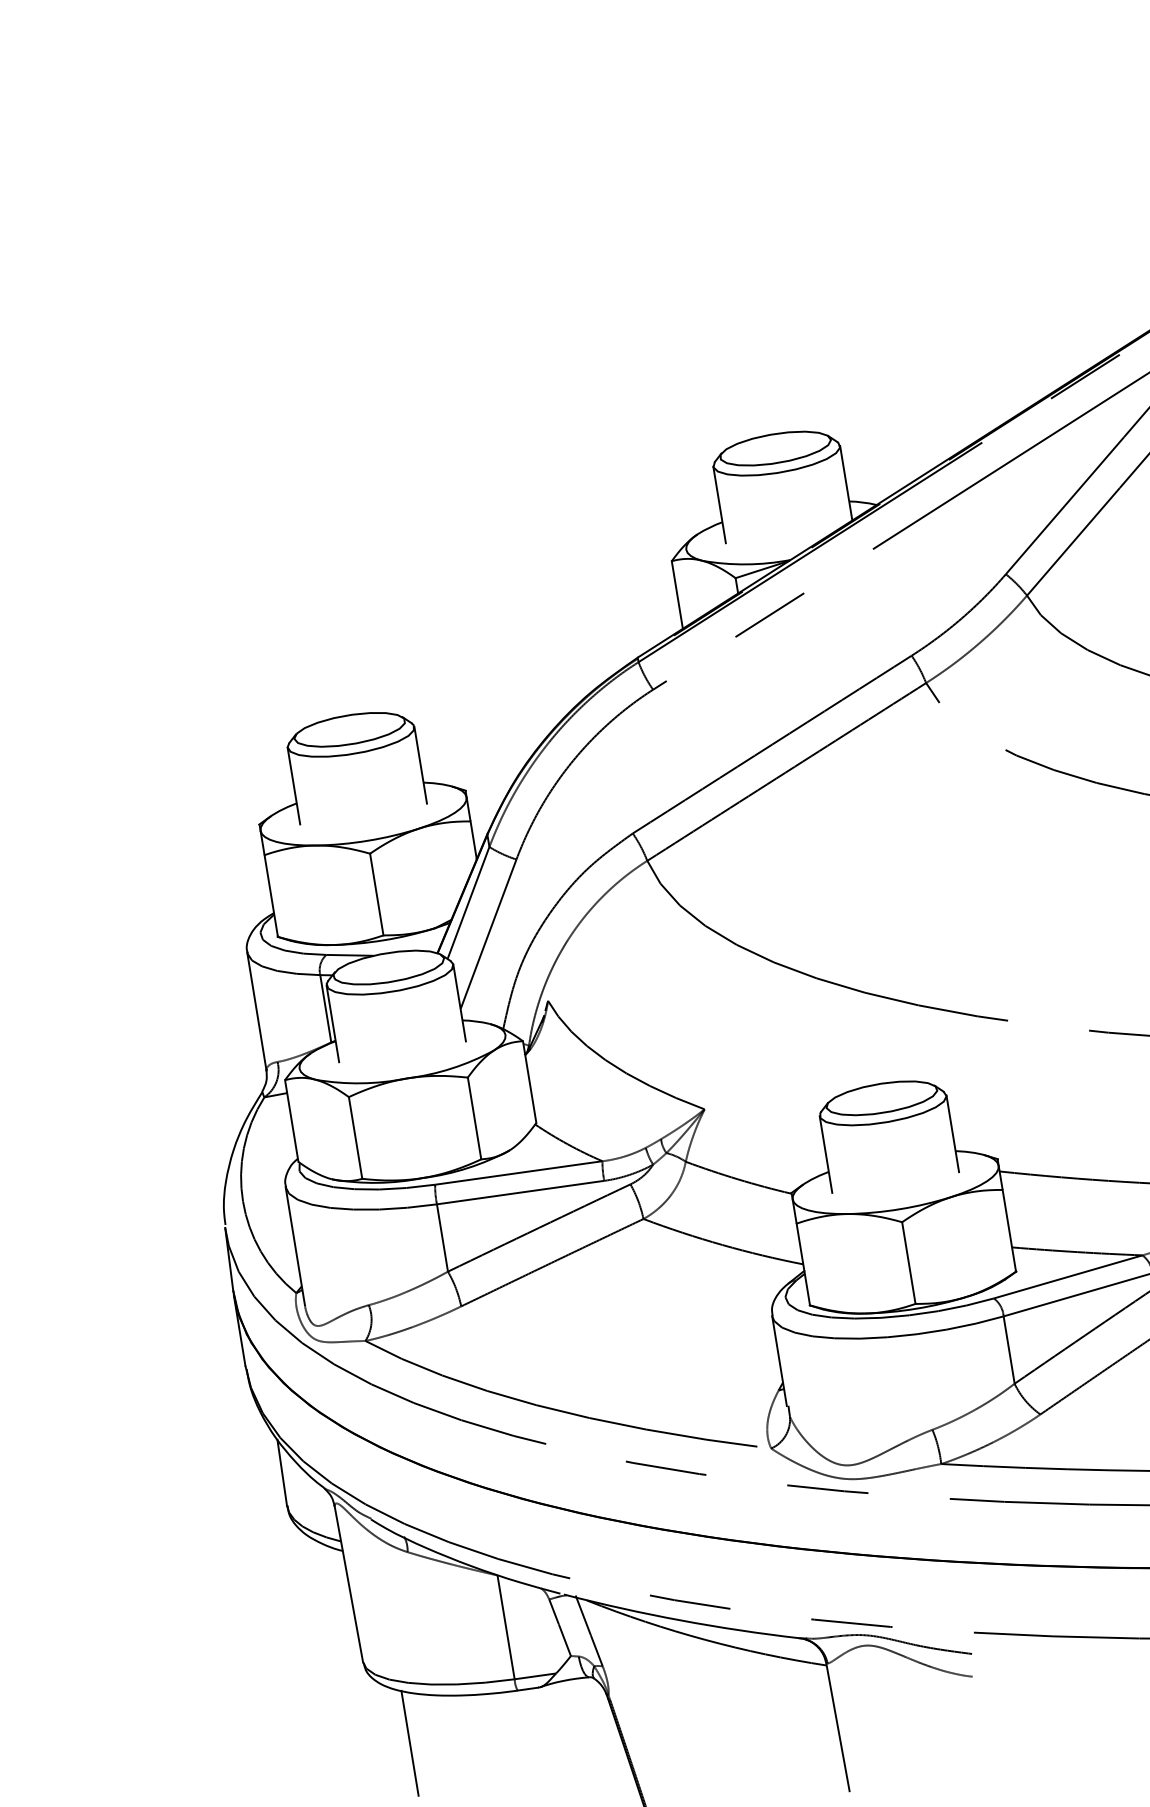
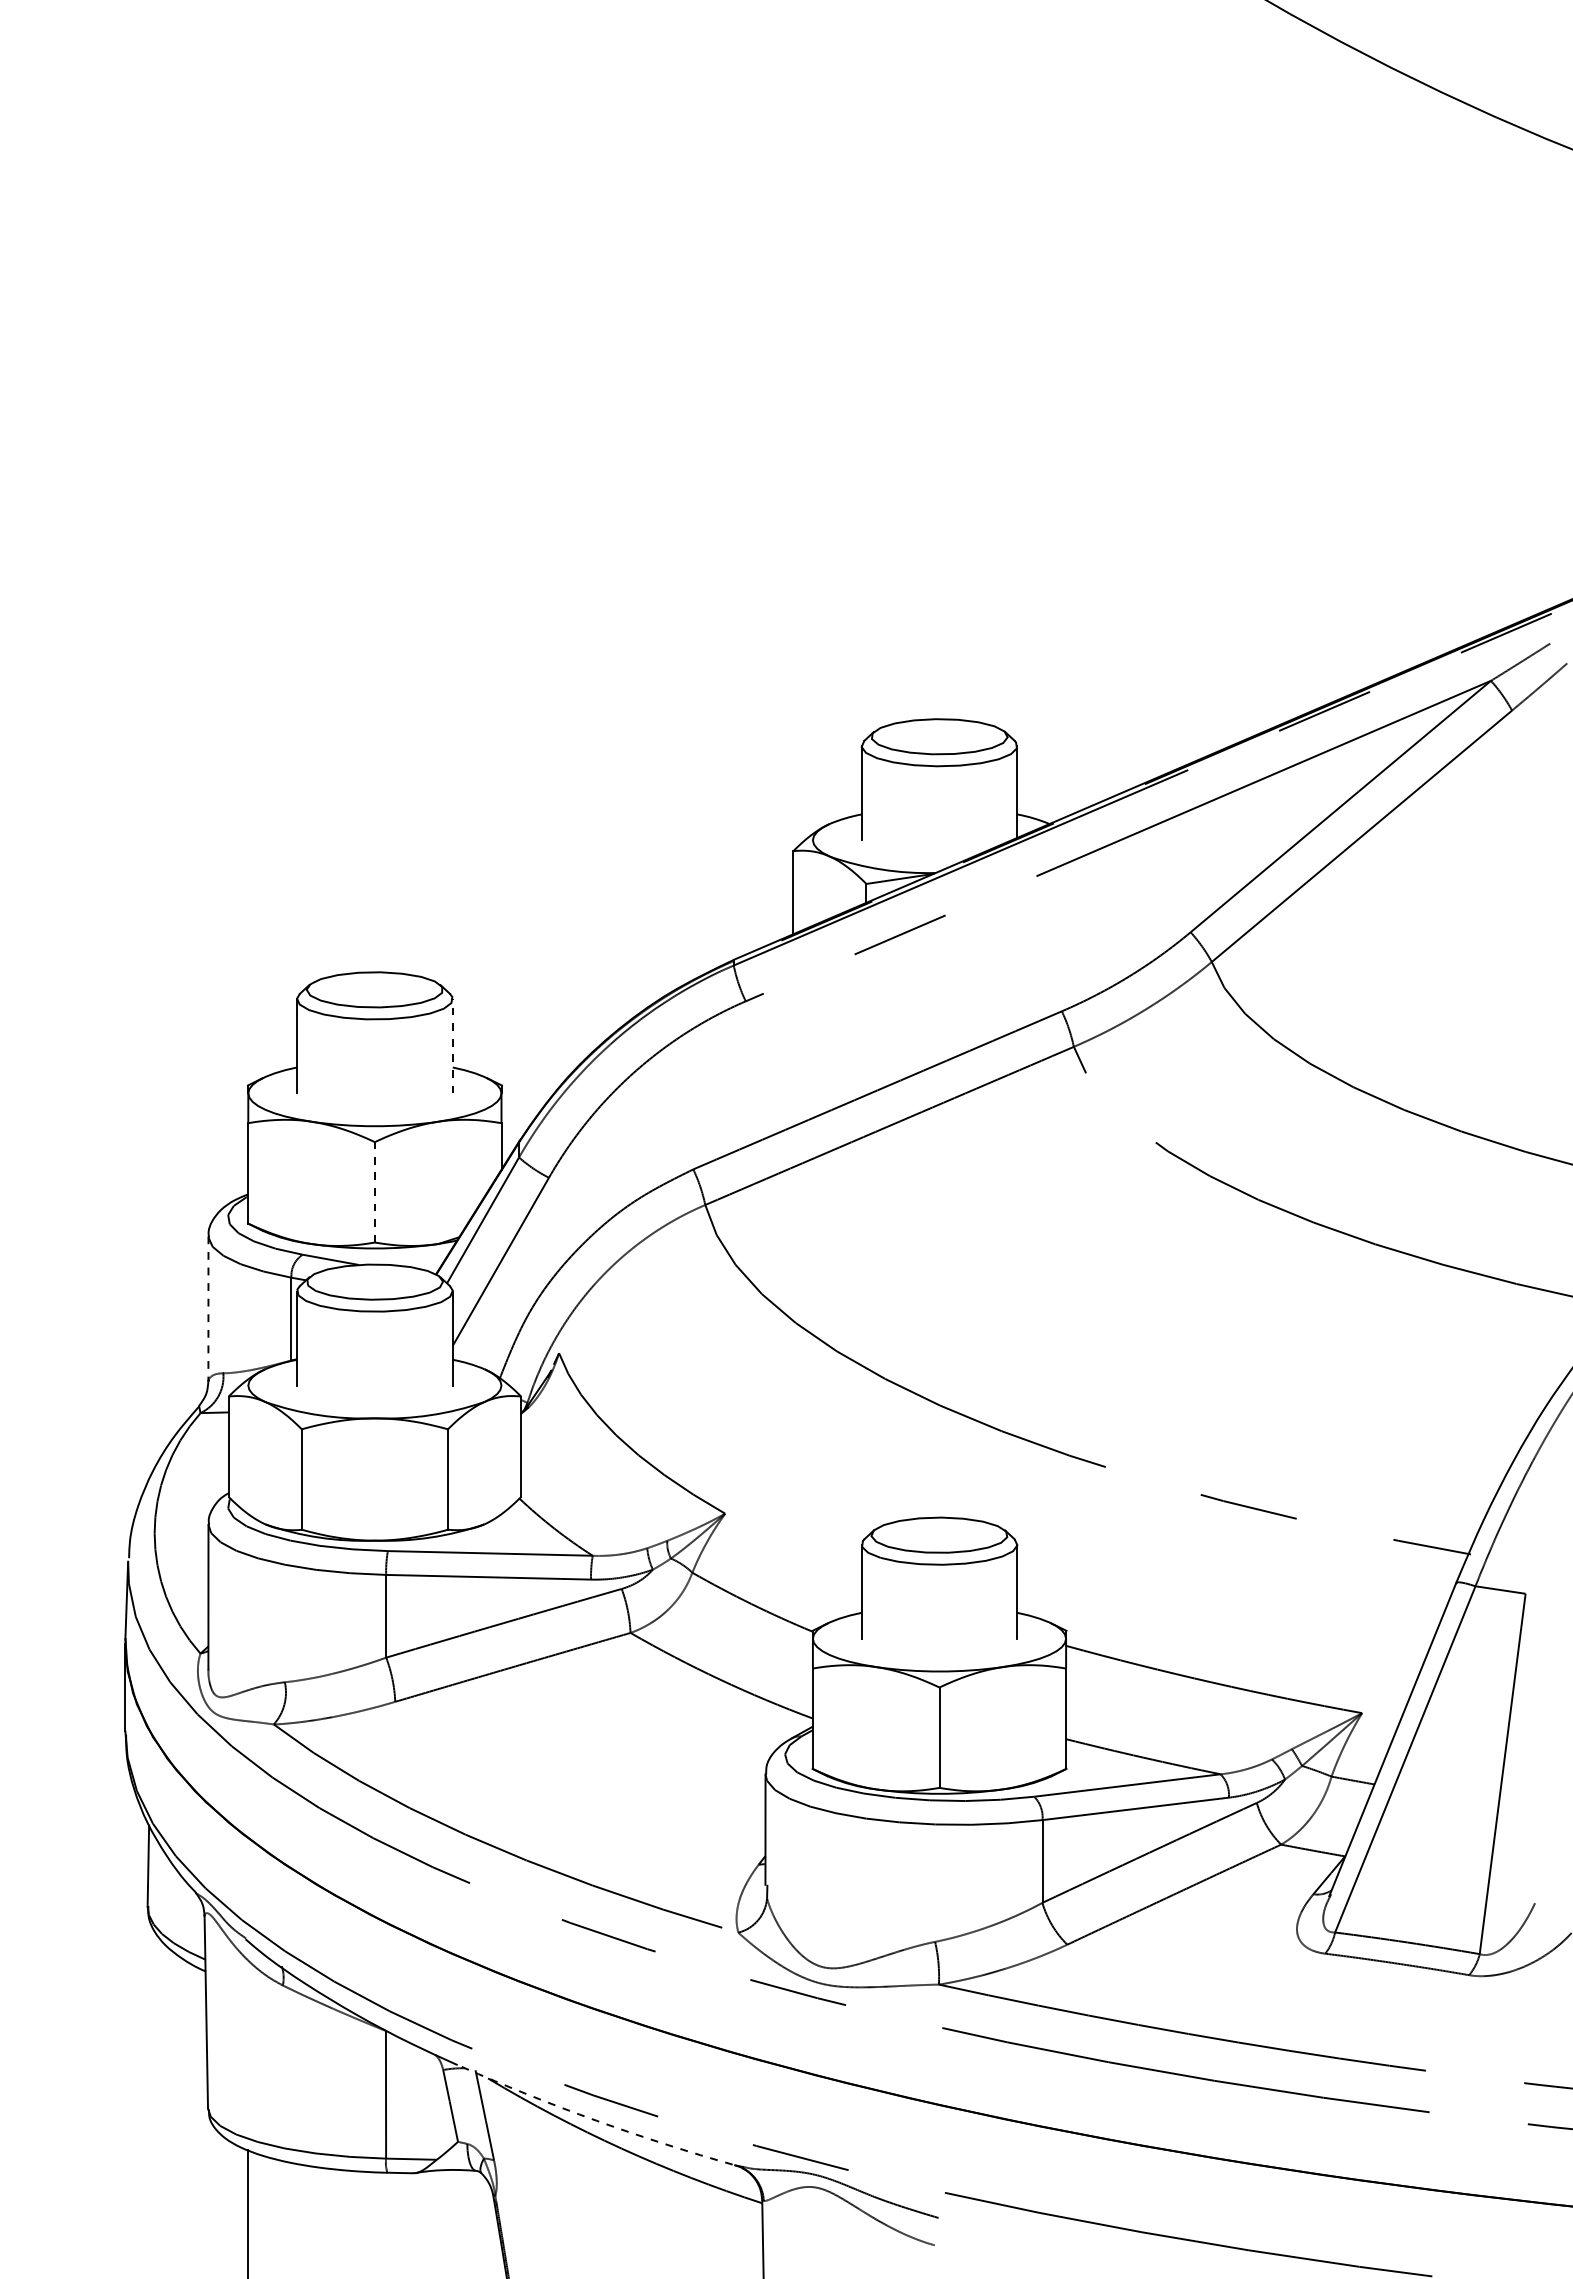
line: (420, 764) -> (452, 1045), solid -> dashed
line: (376, 893) -> (374, 1191), solid -> dashed
line: (257, 1012) -> (208, 1309), solid -> dashed
arc: (680, 1620) -> (596, 2120), solid -> dashed

